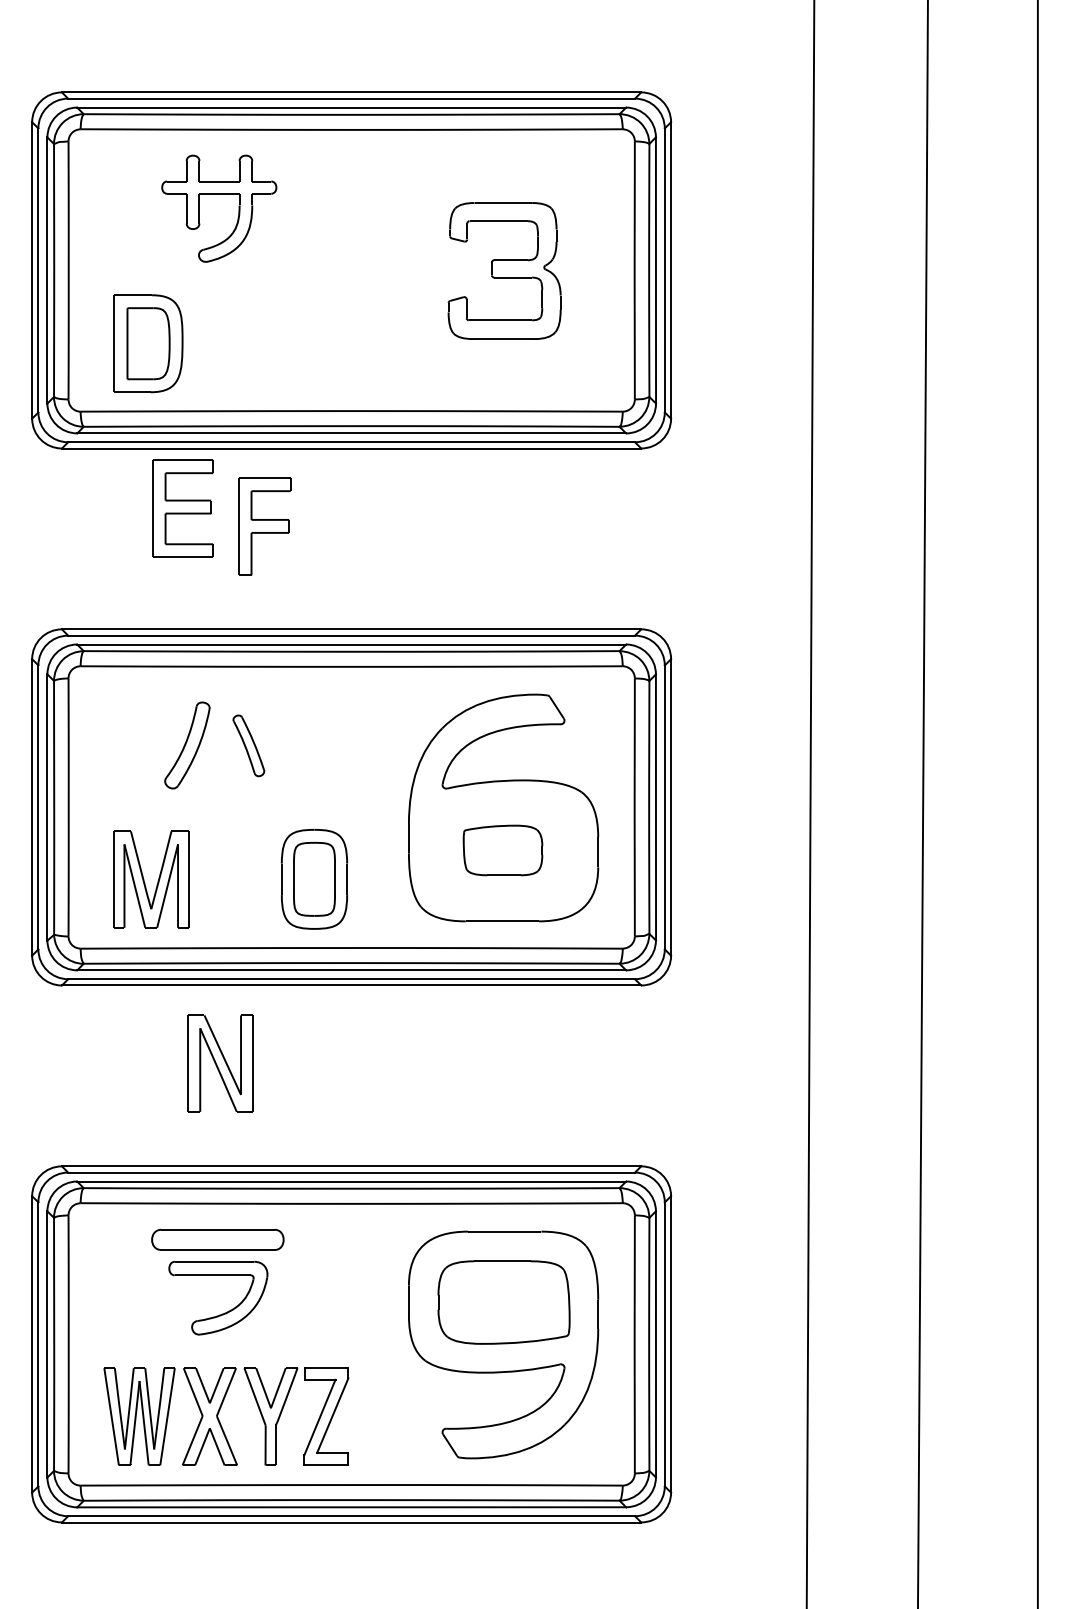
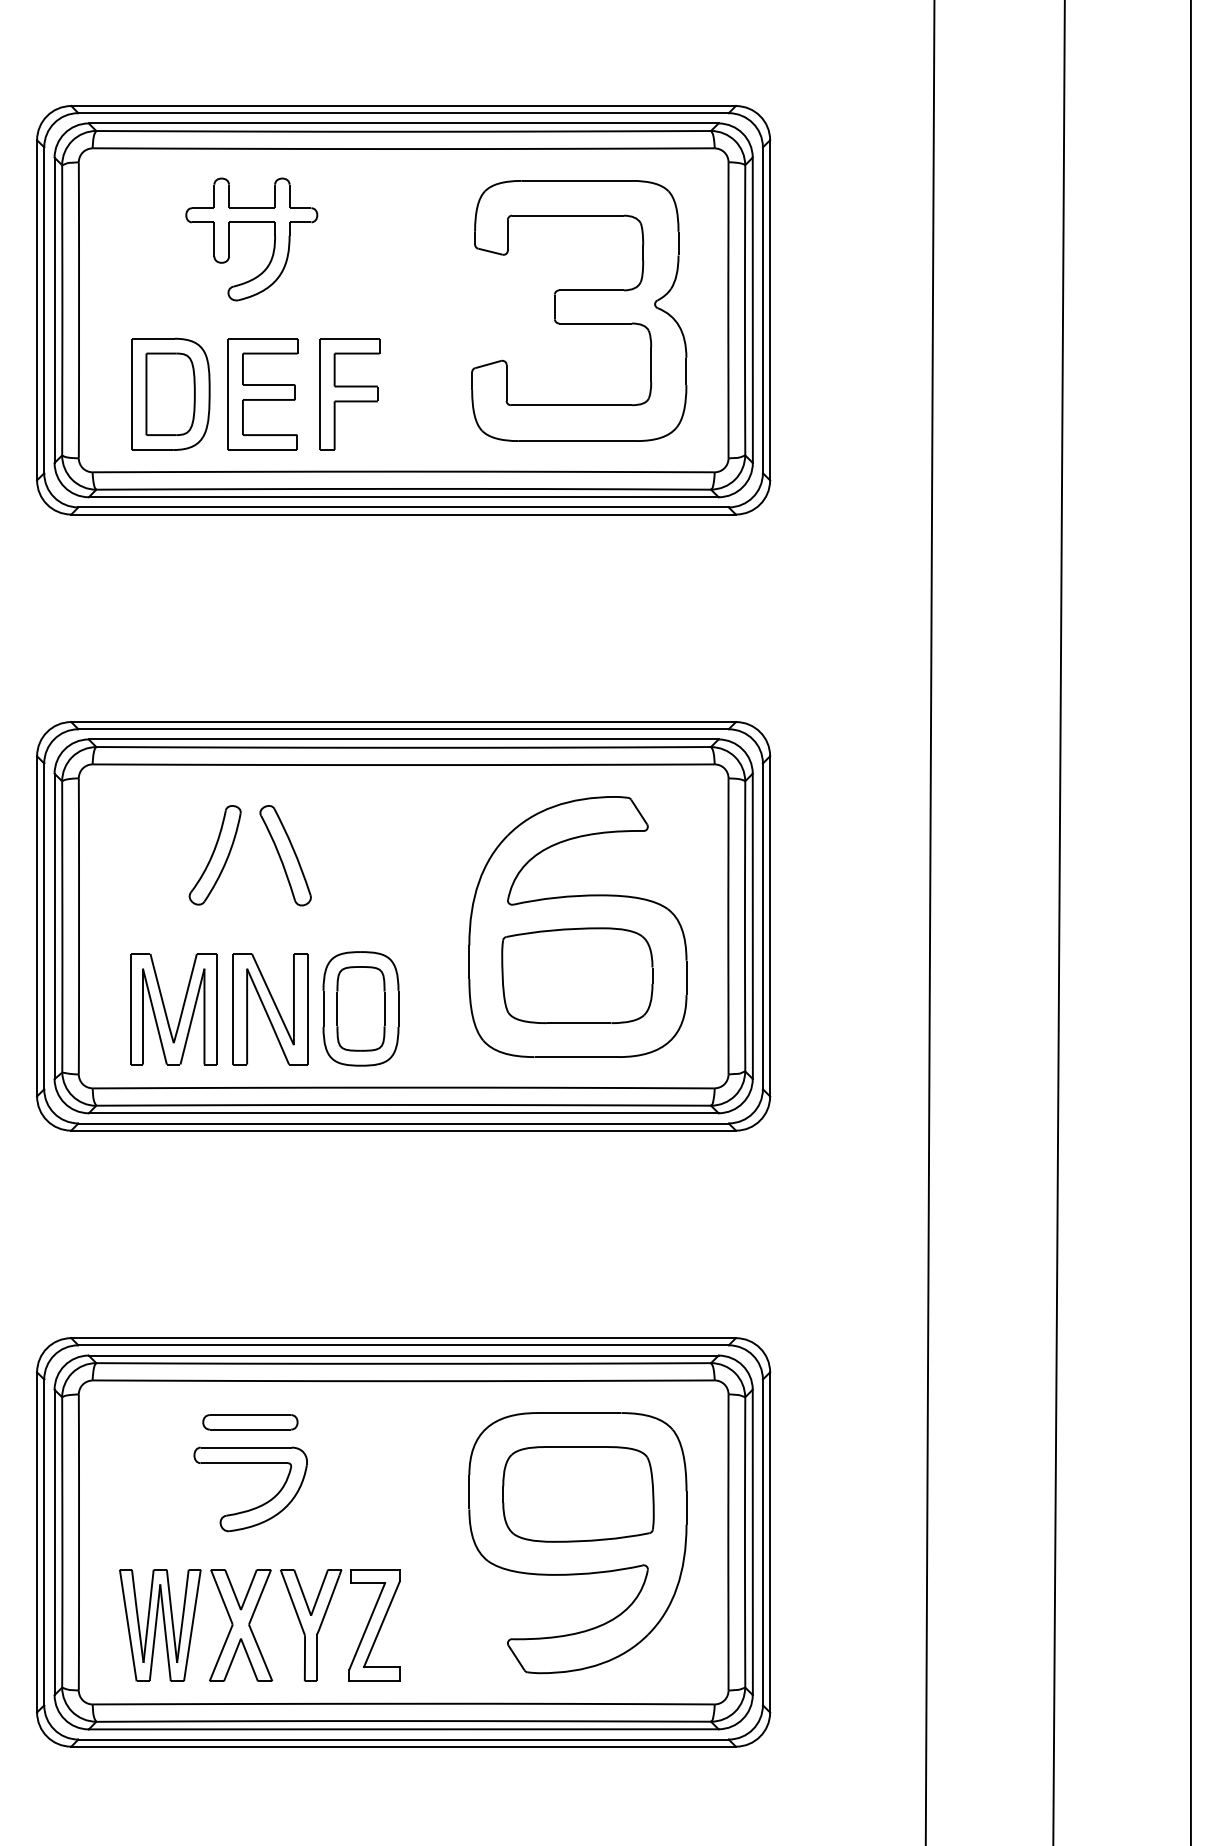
part: (504, 270) -> (579, 310), size x1.67
part: (182, 508) -> (262, 394), moved
part: (264, 526) -> (349, 394), moved
part: (248, 745) -> (285, 855), size x1.43
part: (502, 850) -> (576, 975), size x1.67
part: (220, 1063) -> (270, 1009), moved
part: (218, 1239) -> (250, 1422), size x0.62

